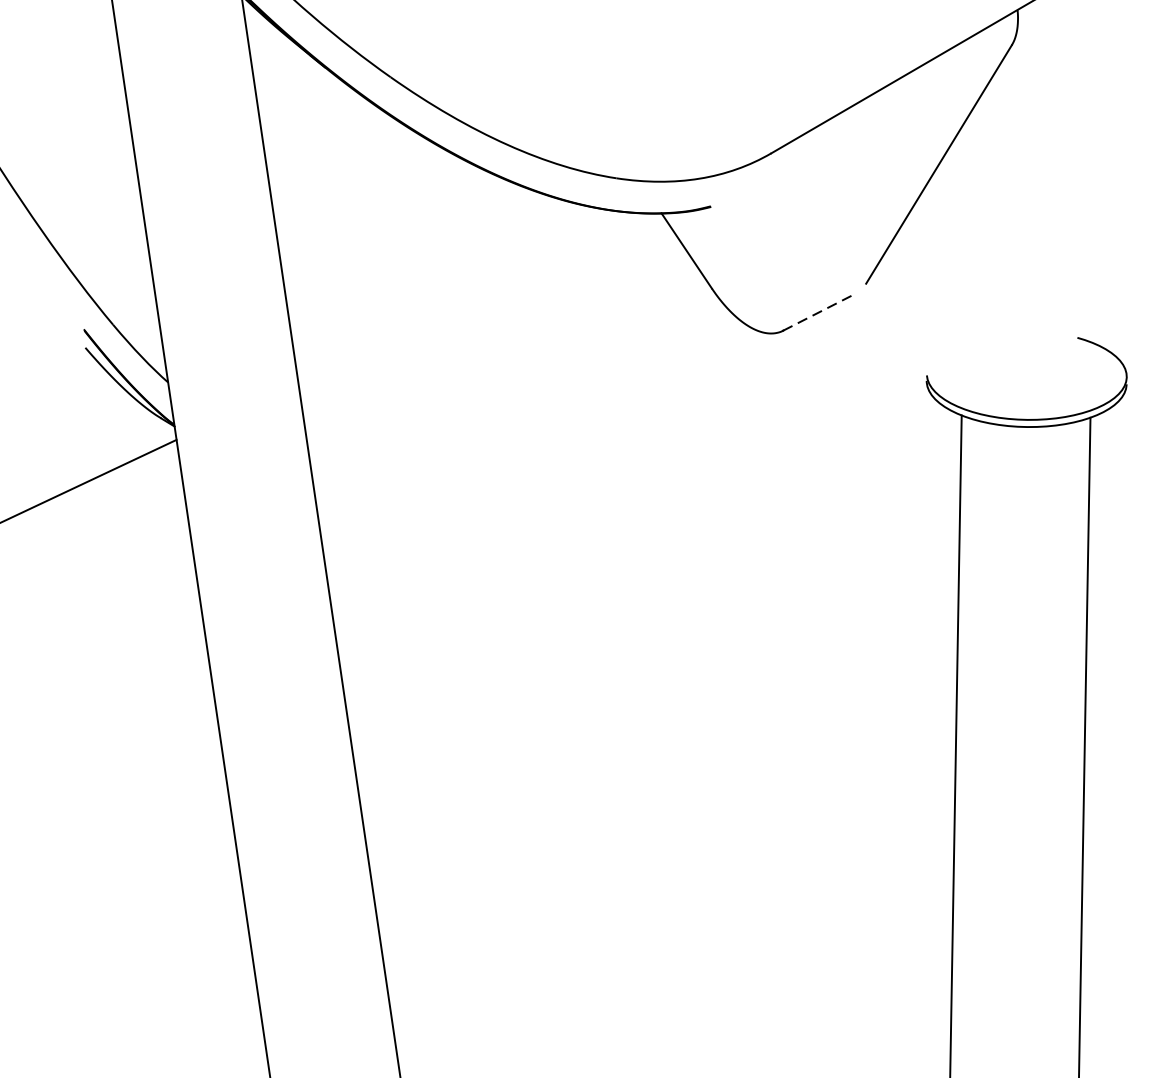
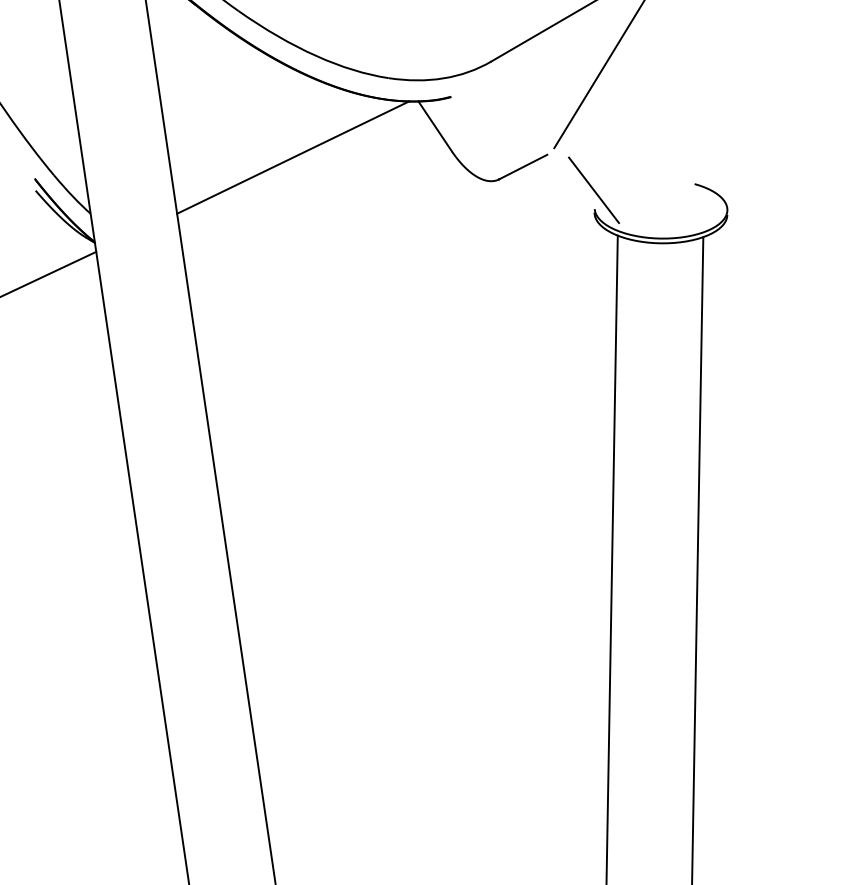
line: (473, 297) -> (293, 157), added
line: (819, 311) -> (523, 166), dashed -> solid
line: (925, 347) -> (593, 190), added

